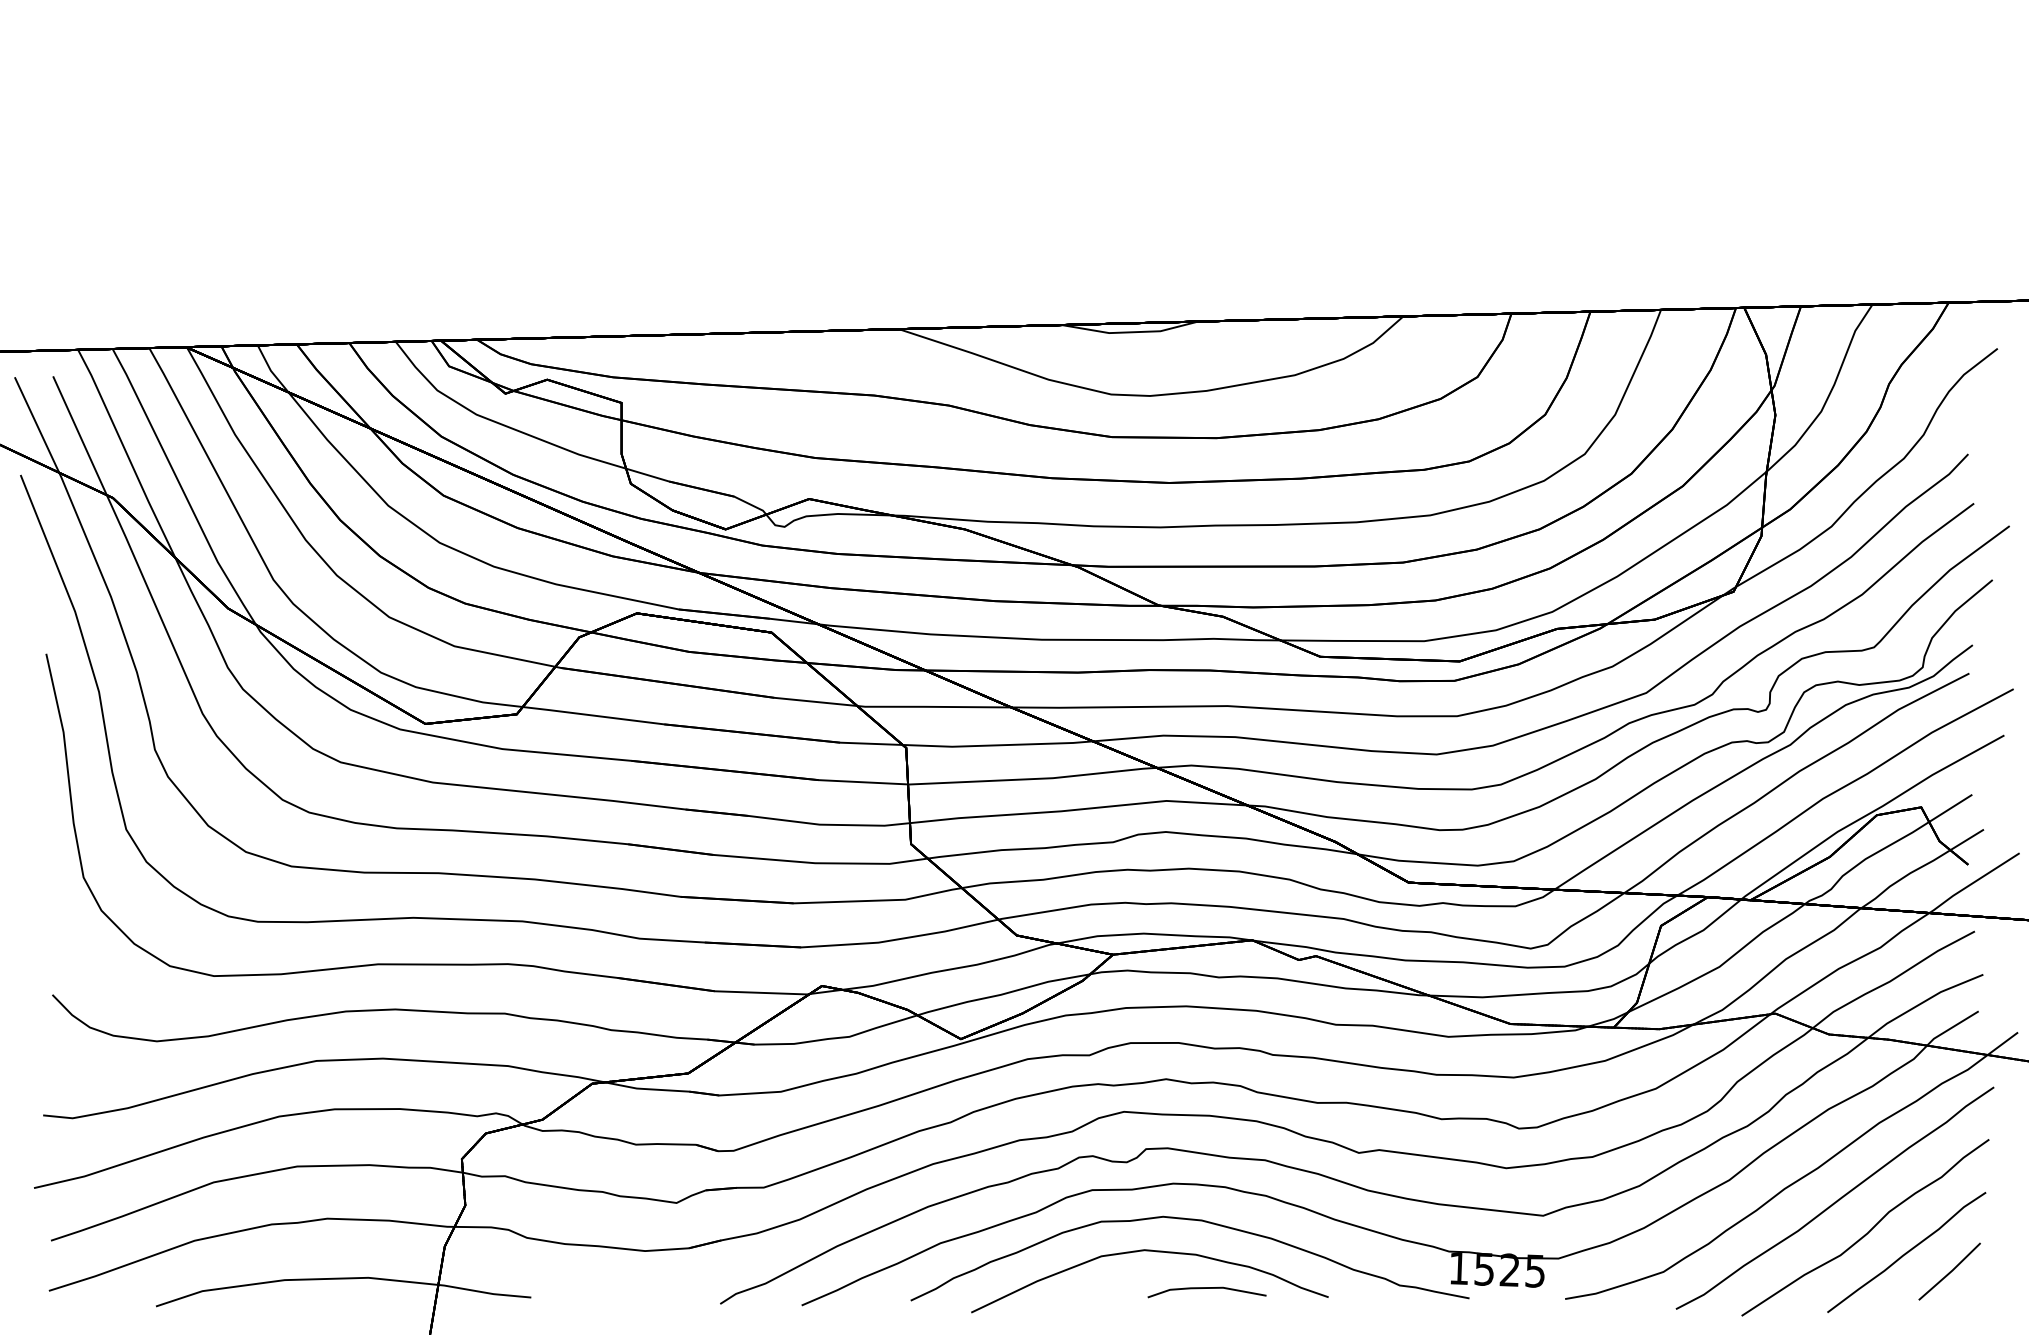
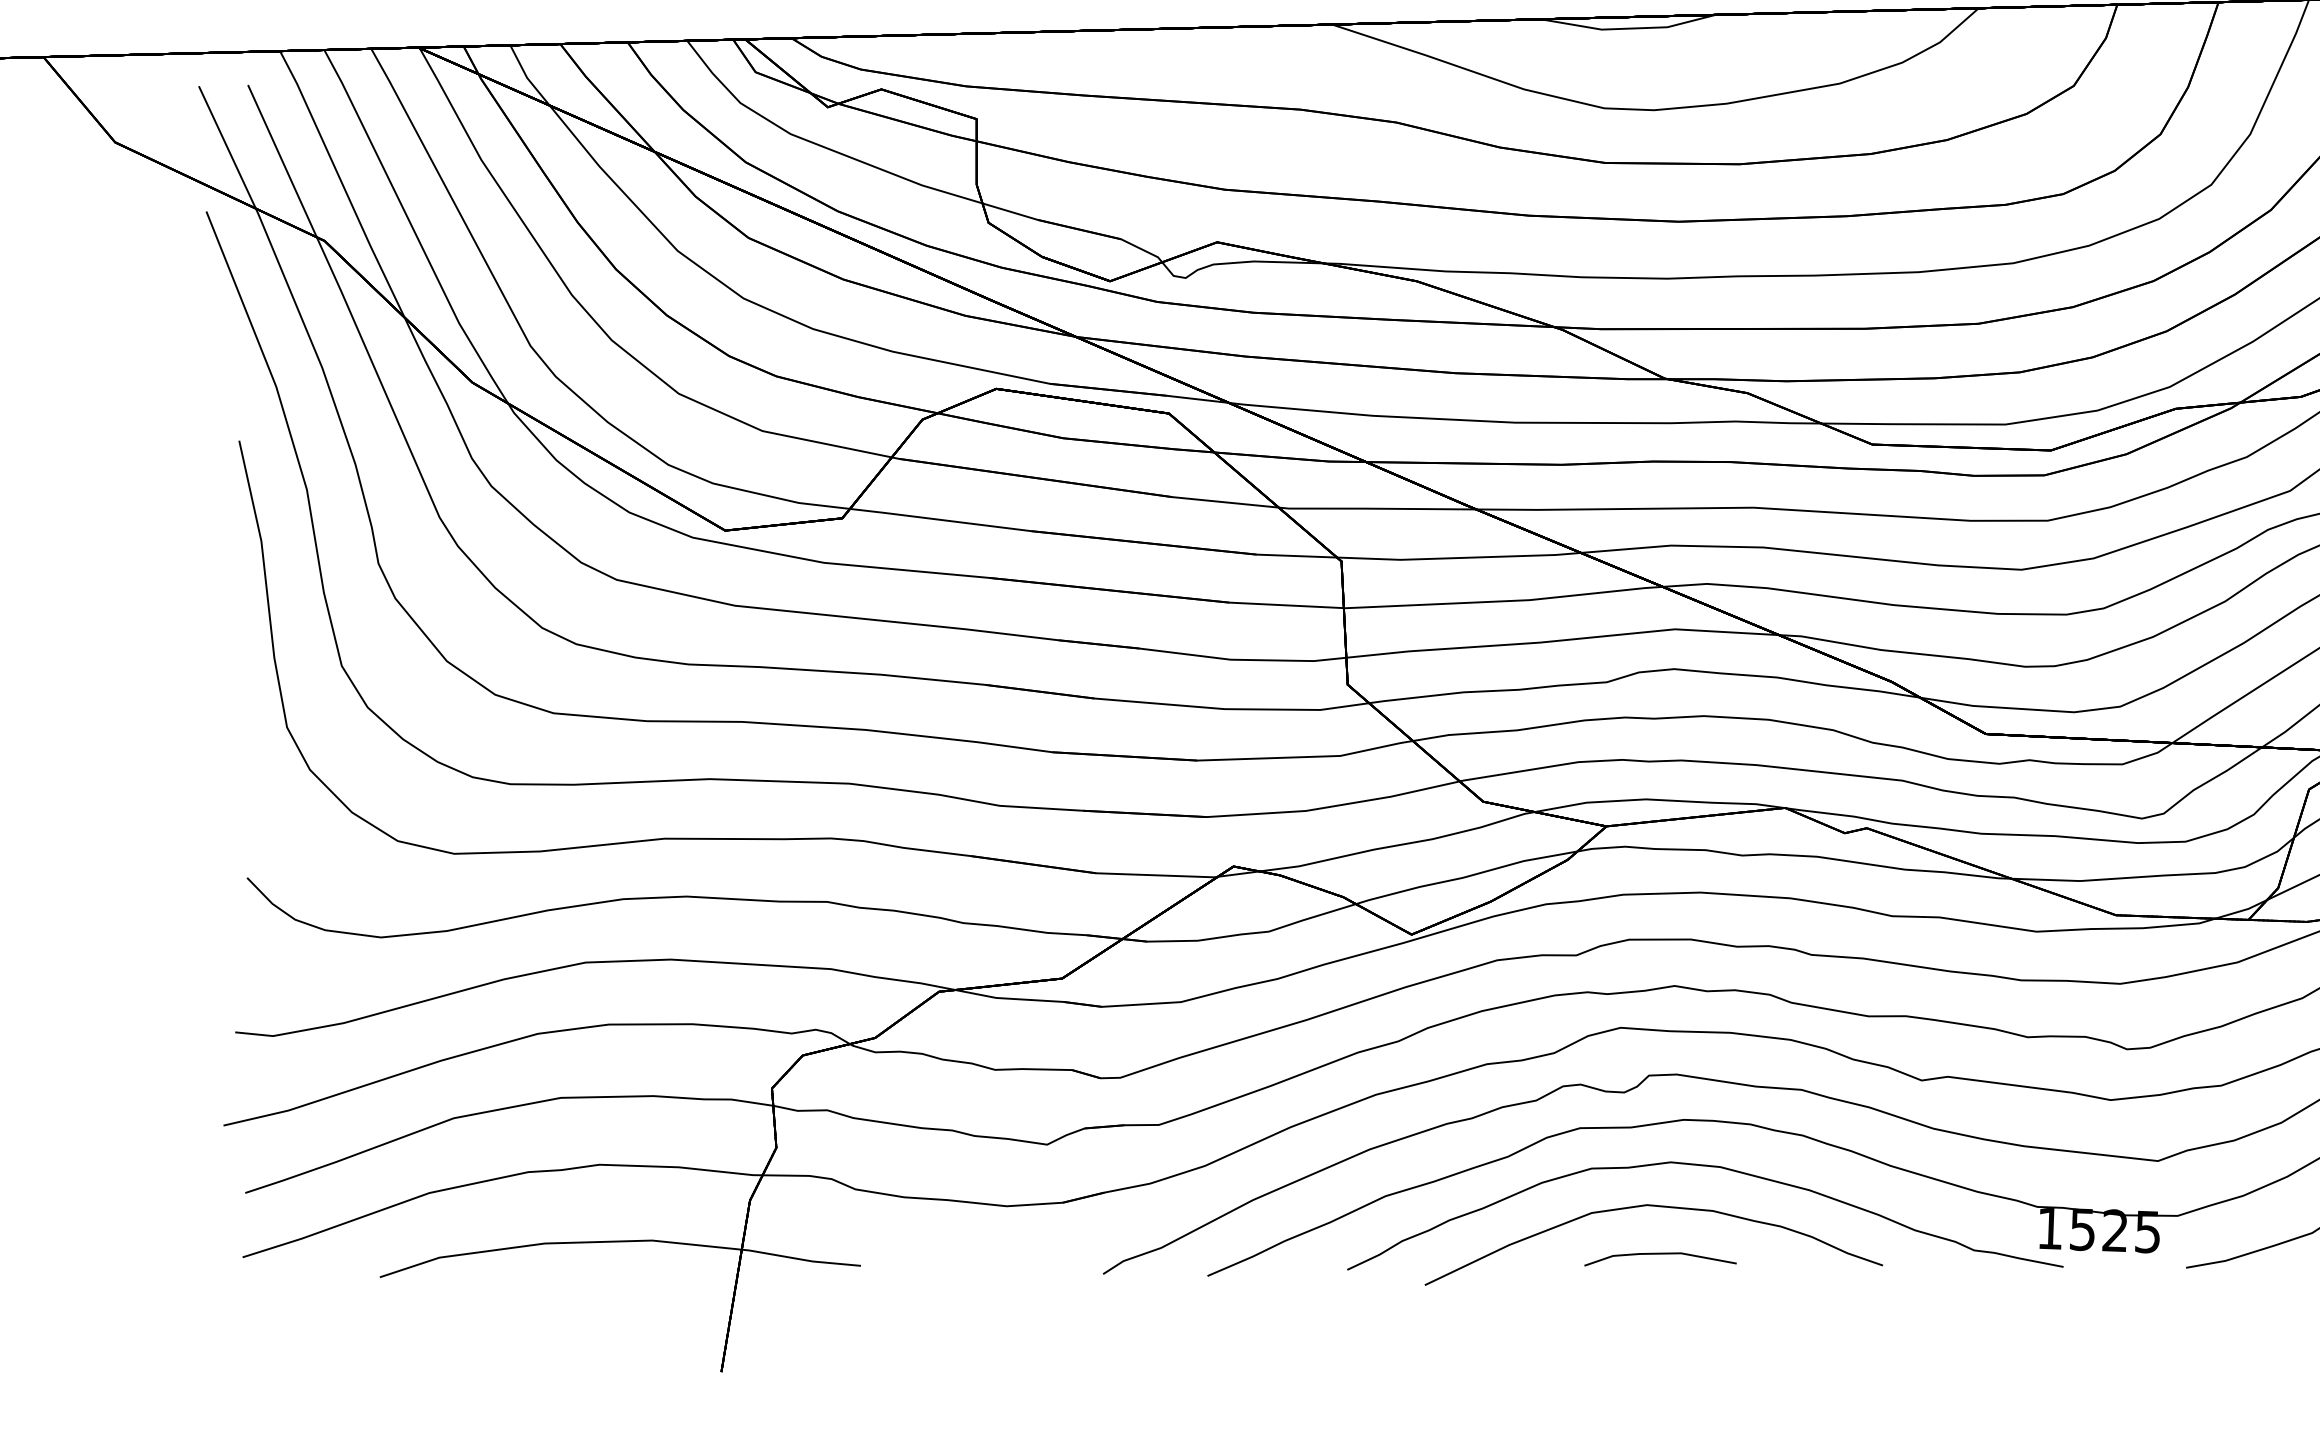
line: (1206, 1288) -> (1659, 1254), moved

